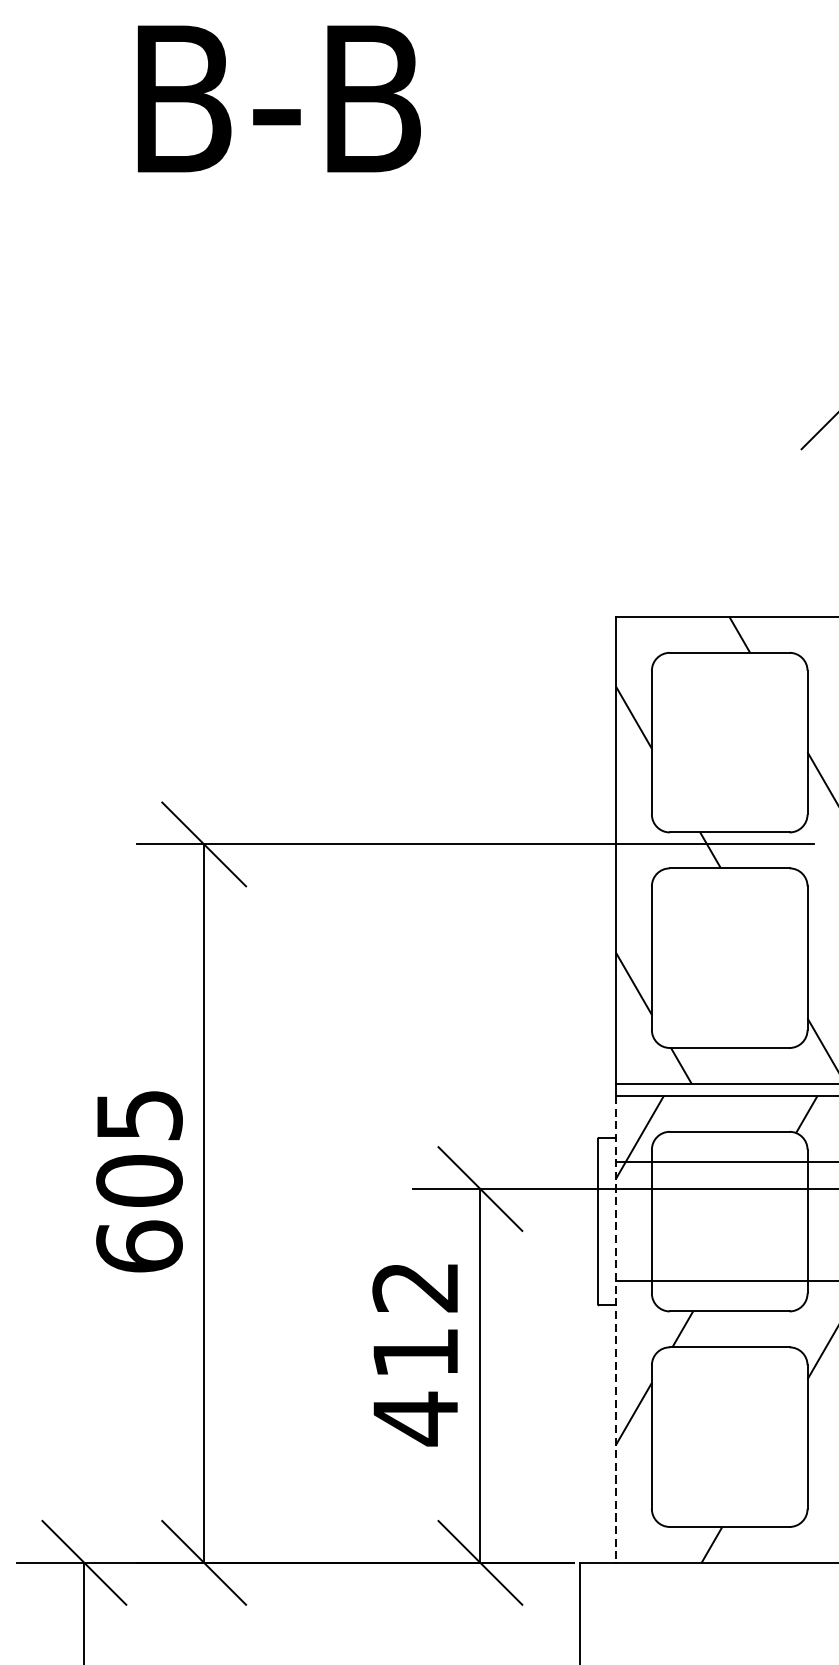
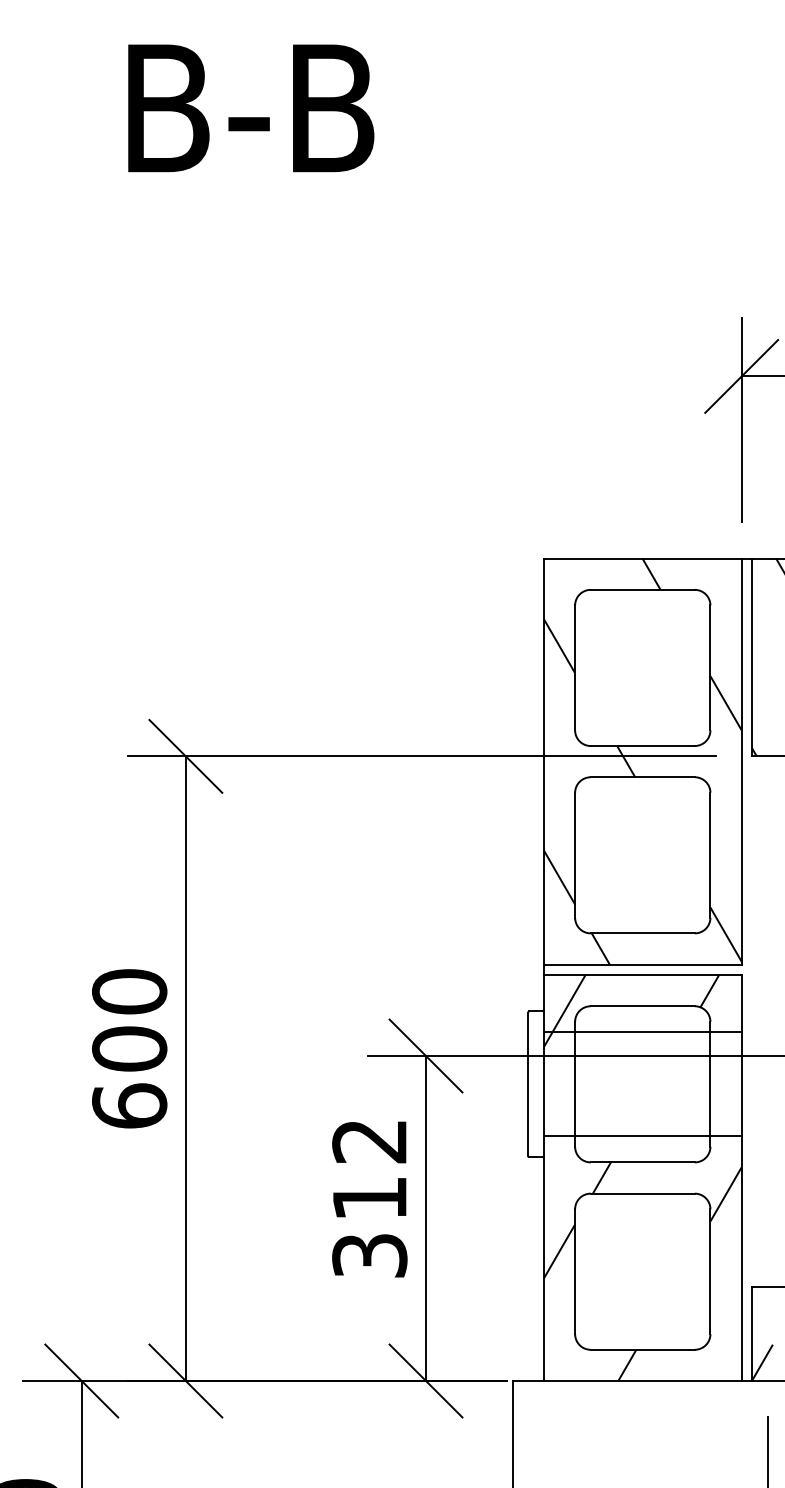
text: (139, 1114) -> (129, 991), 605 -> 600
line: (615, 1329) -> (543, 1178), dashed -> solid
text: (415, 1418) -> (369, 1255), 412 -> 312

